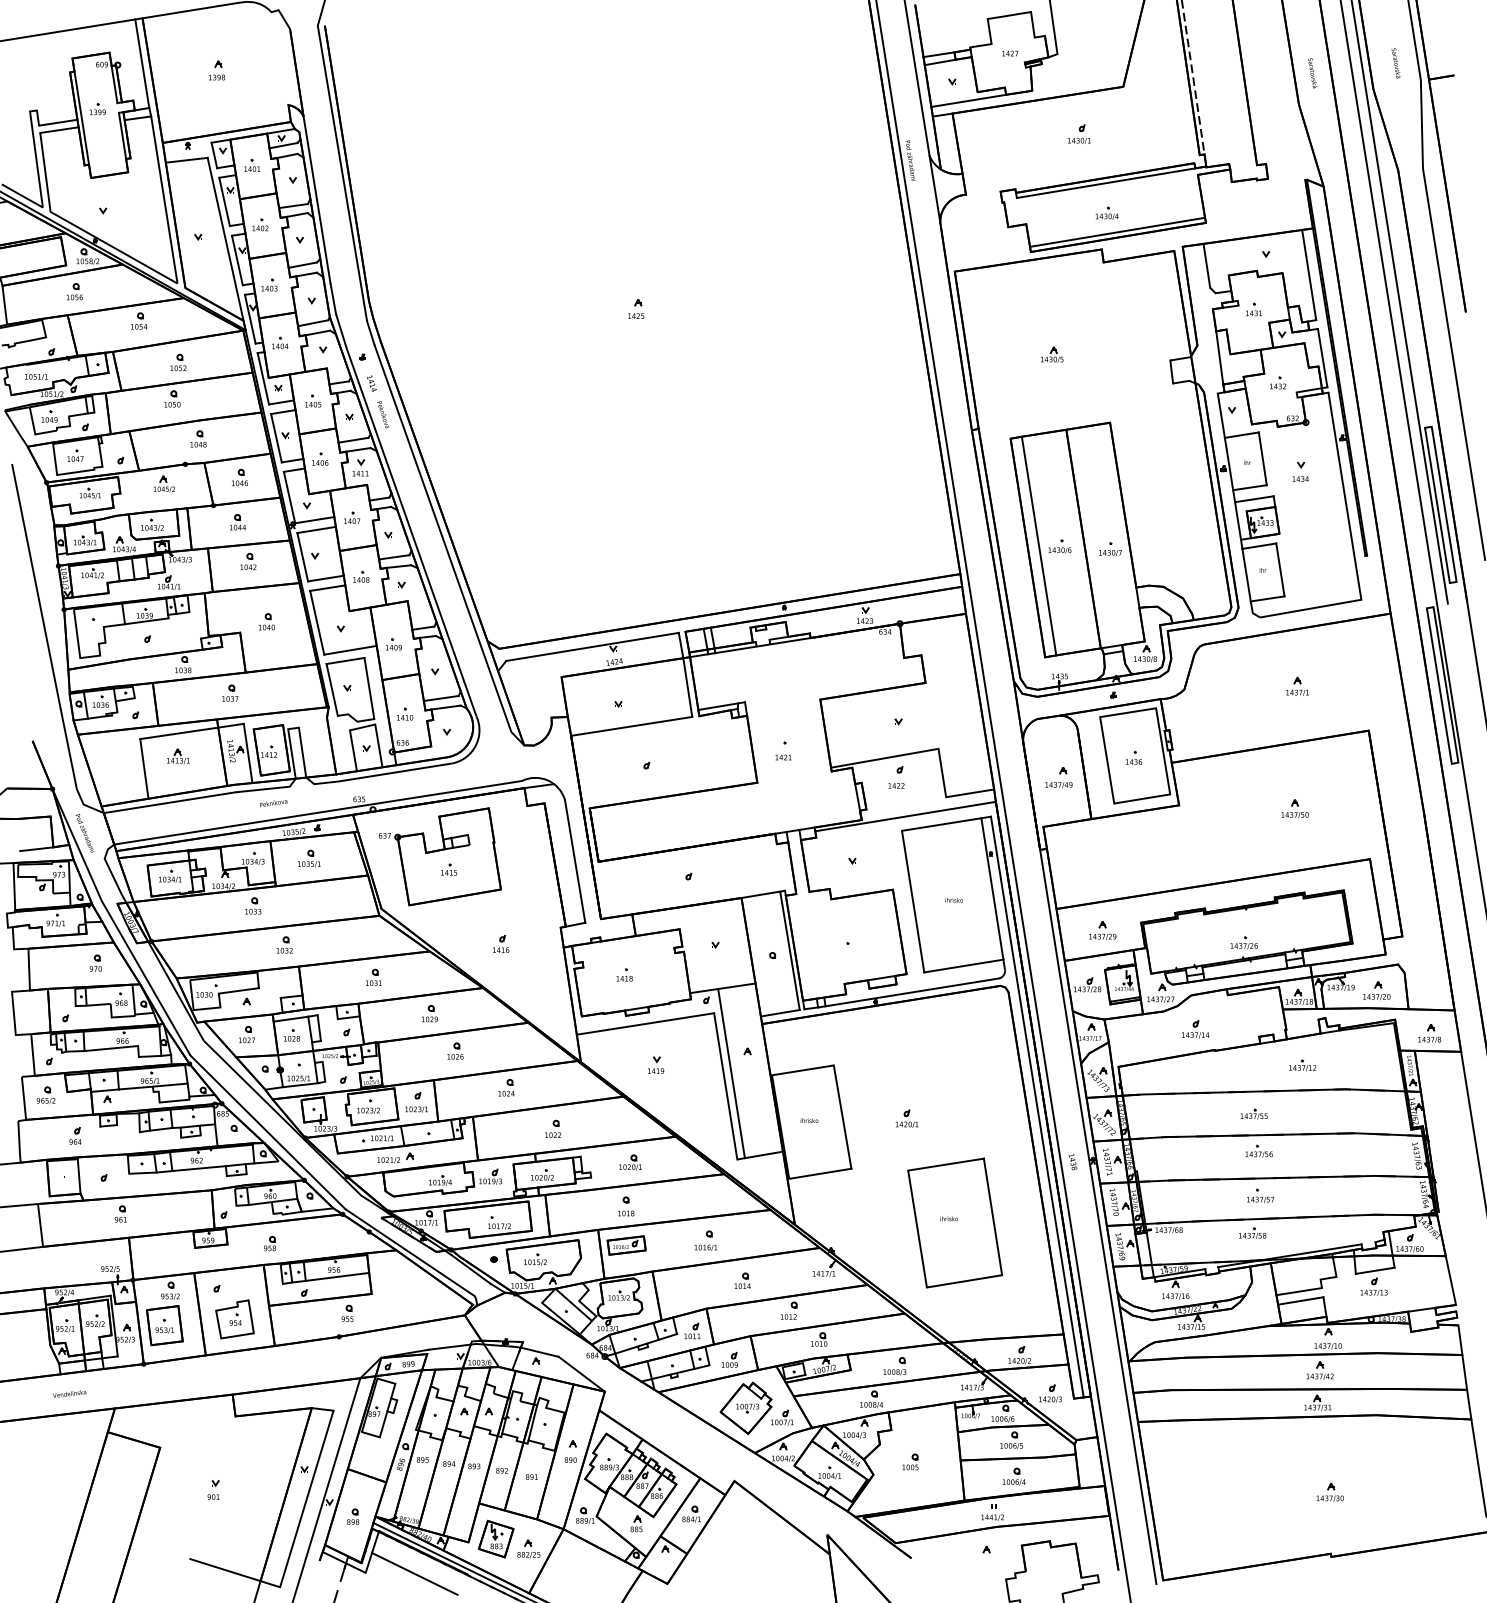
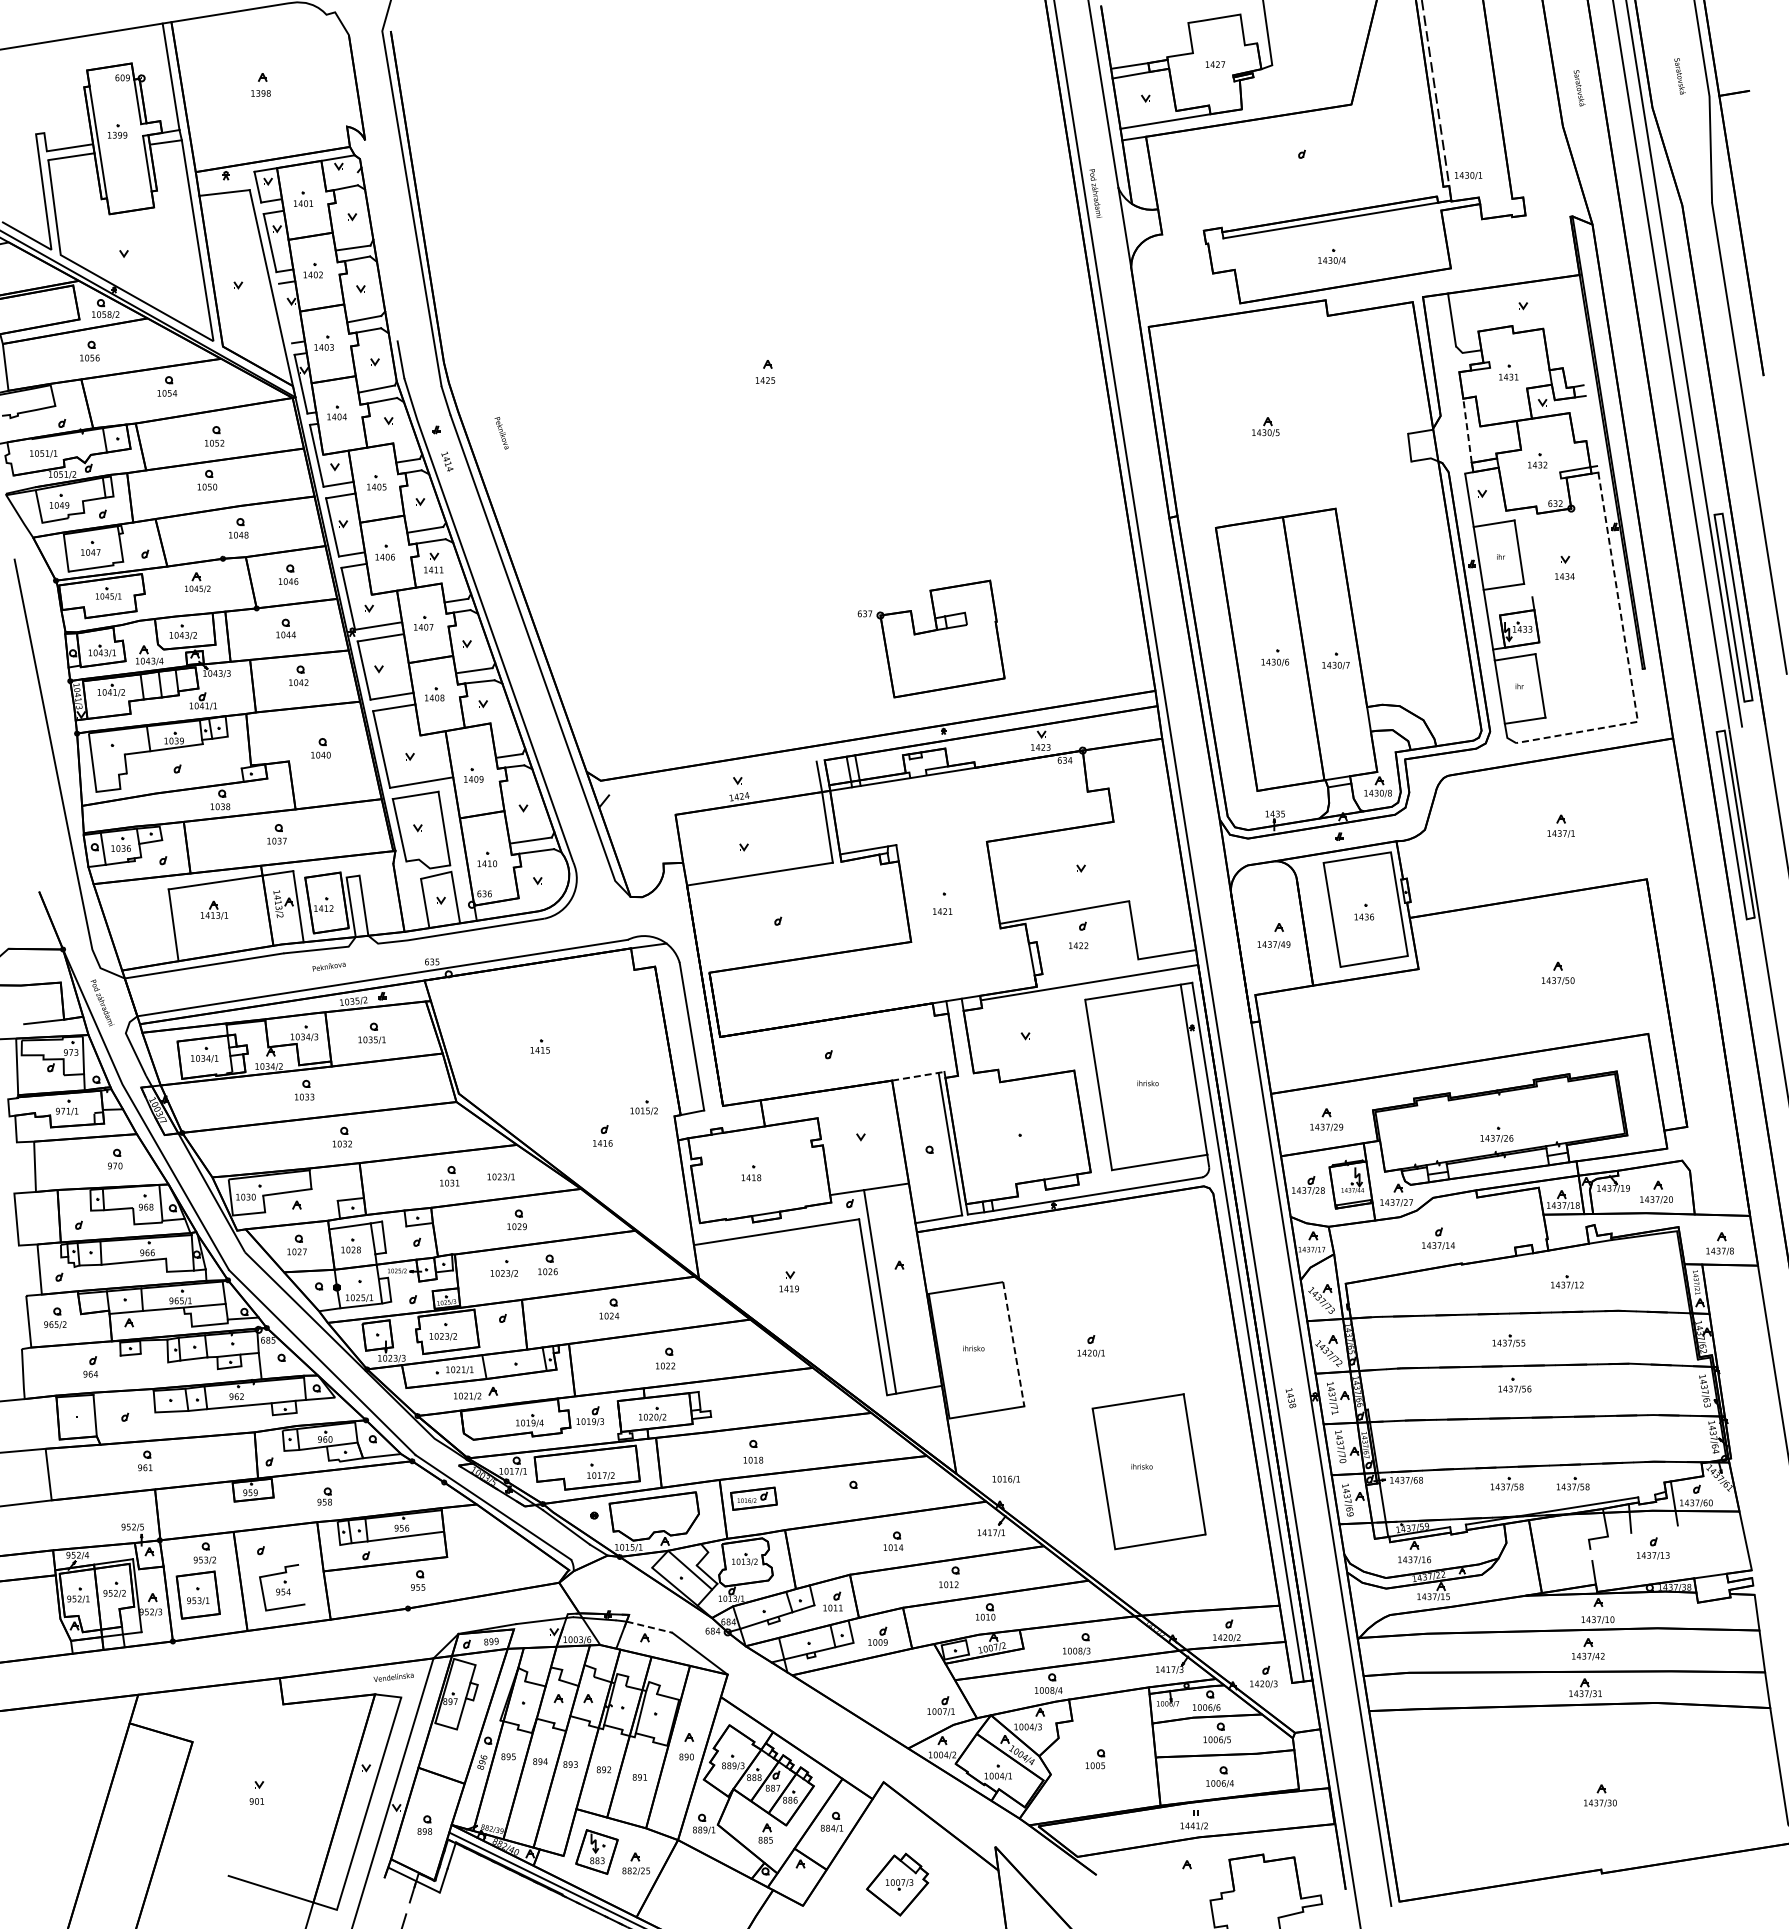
text: (1079, 140) -> (1468, 175), moved
line: (283, 145) -> (340, 175), removed
line: (317, 199) -> (381, 240), removed
line: (1117, 232) -> (1344, 279), removed
line: (237, 260) -> (285, 313), removed
line: (1308, 274) -> (1574, 330), removed
line: (1219, 357) -> (1467, 430), solid -> dashed
line: (1322, 357) -> (1591, 430), removed
text: (382, 415) -> (501, 433), moved
line: (1253, 498) -> (1508, 600), removed
line: (1038, 545) -> (1249, 656), removed
line: (1352, 547) -> (1627, 658), solid -> dashed
line: (592, 646) -> (712, 778), removed
part: (440, 856) -> (931, 638), moved
line: (763, 894) -> (918, 1076), solid -> dashed
part: (418, 1054) -> (503, 1268), added
text: (416, 1109) -> (500, 1176), moved
line: (842, 1117) -> (1013, 1344), solid -> dashed
part: (630, 1162) -> (758, 1398), removed
part: (1260, 1195) -> (1516, 1438), removed
part: (1306, 1232) -> (1572, 1483), added
text: (705, 1247) -> (1005, 1479), moved
part: (534, 1259) -> (643, 1107), moved
line: (1375, 1270) -> (1654, 1528), removed
line: (1298, 1291) -> (1562, 1553), removed
line: (1300, 1300) -> (1564, 1565), removed
line: (251, 1316) -> (302, 1584), removed
line: (539, 1352) -> (649, 1627), solid -> dashed
text: (69, 1394) -> (393, 1677), moved
part: (745, 1408) -> (897, 1884), moved
line: (414, 1573) -> (498, 1893), removed

